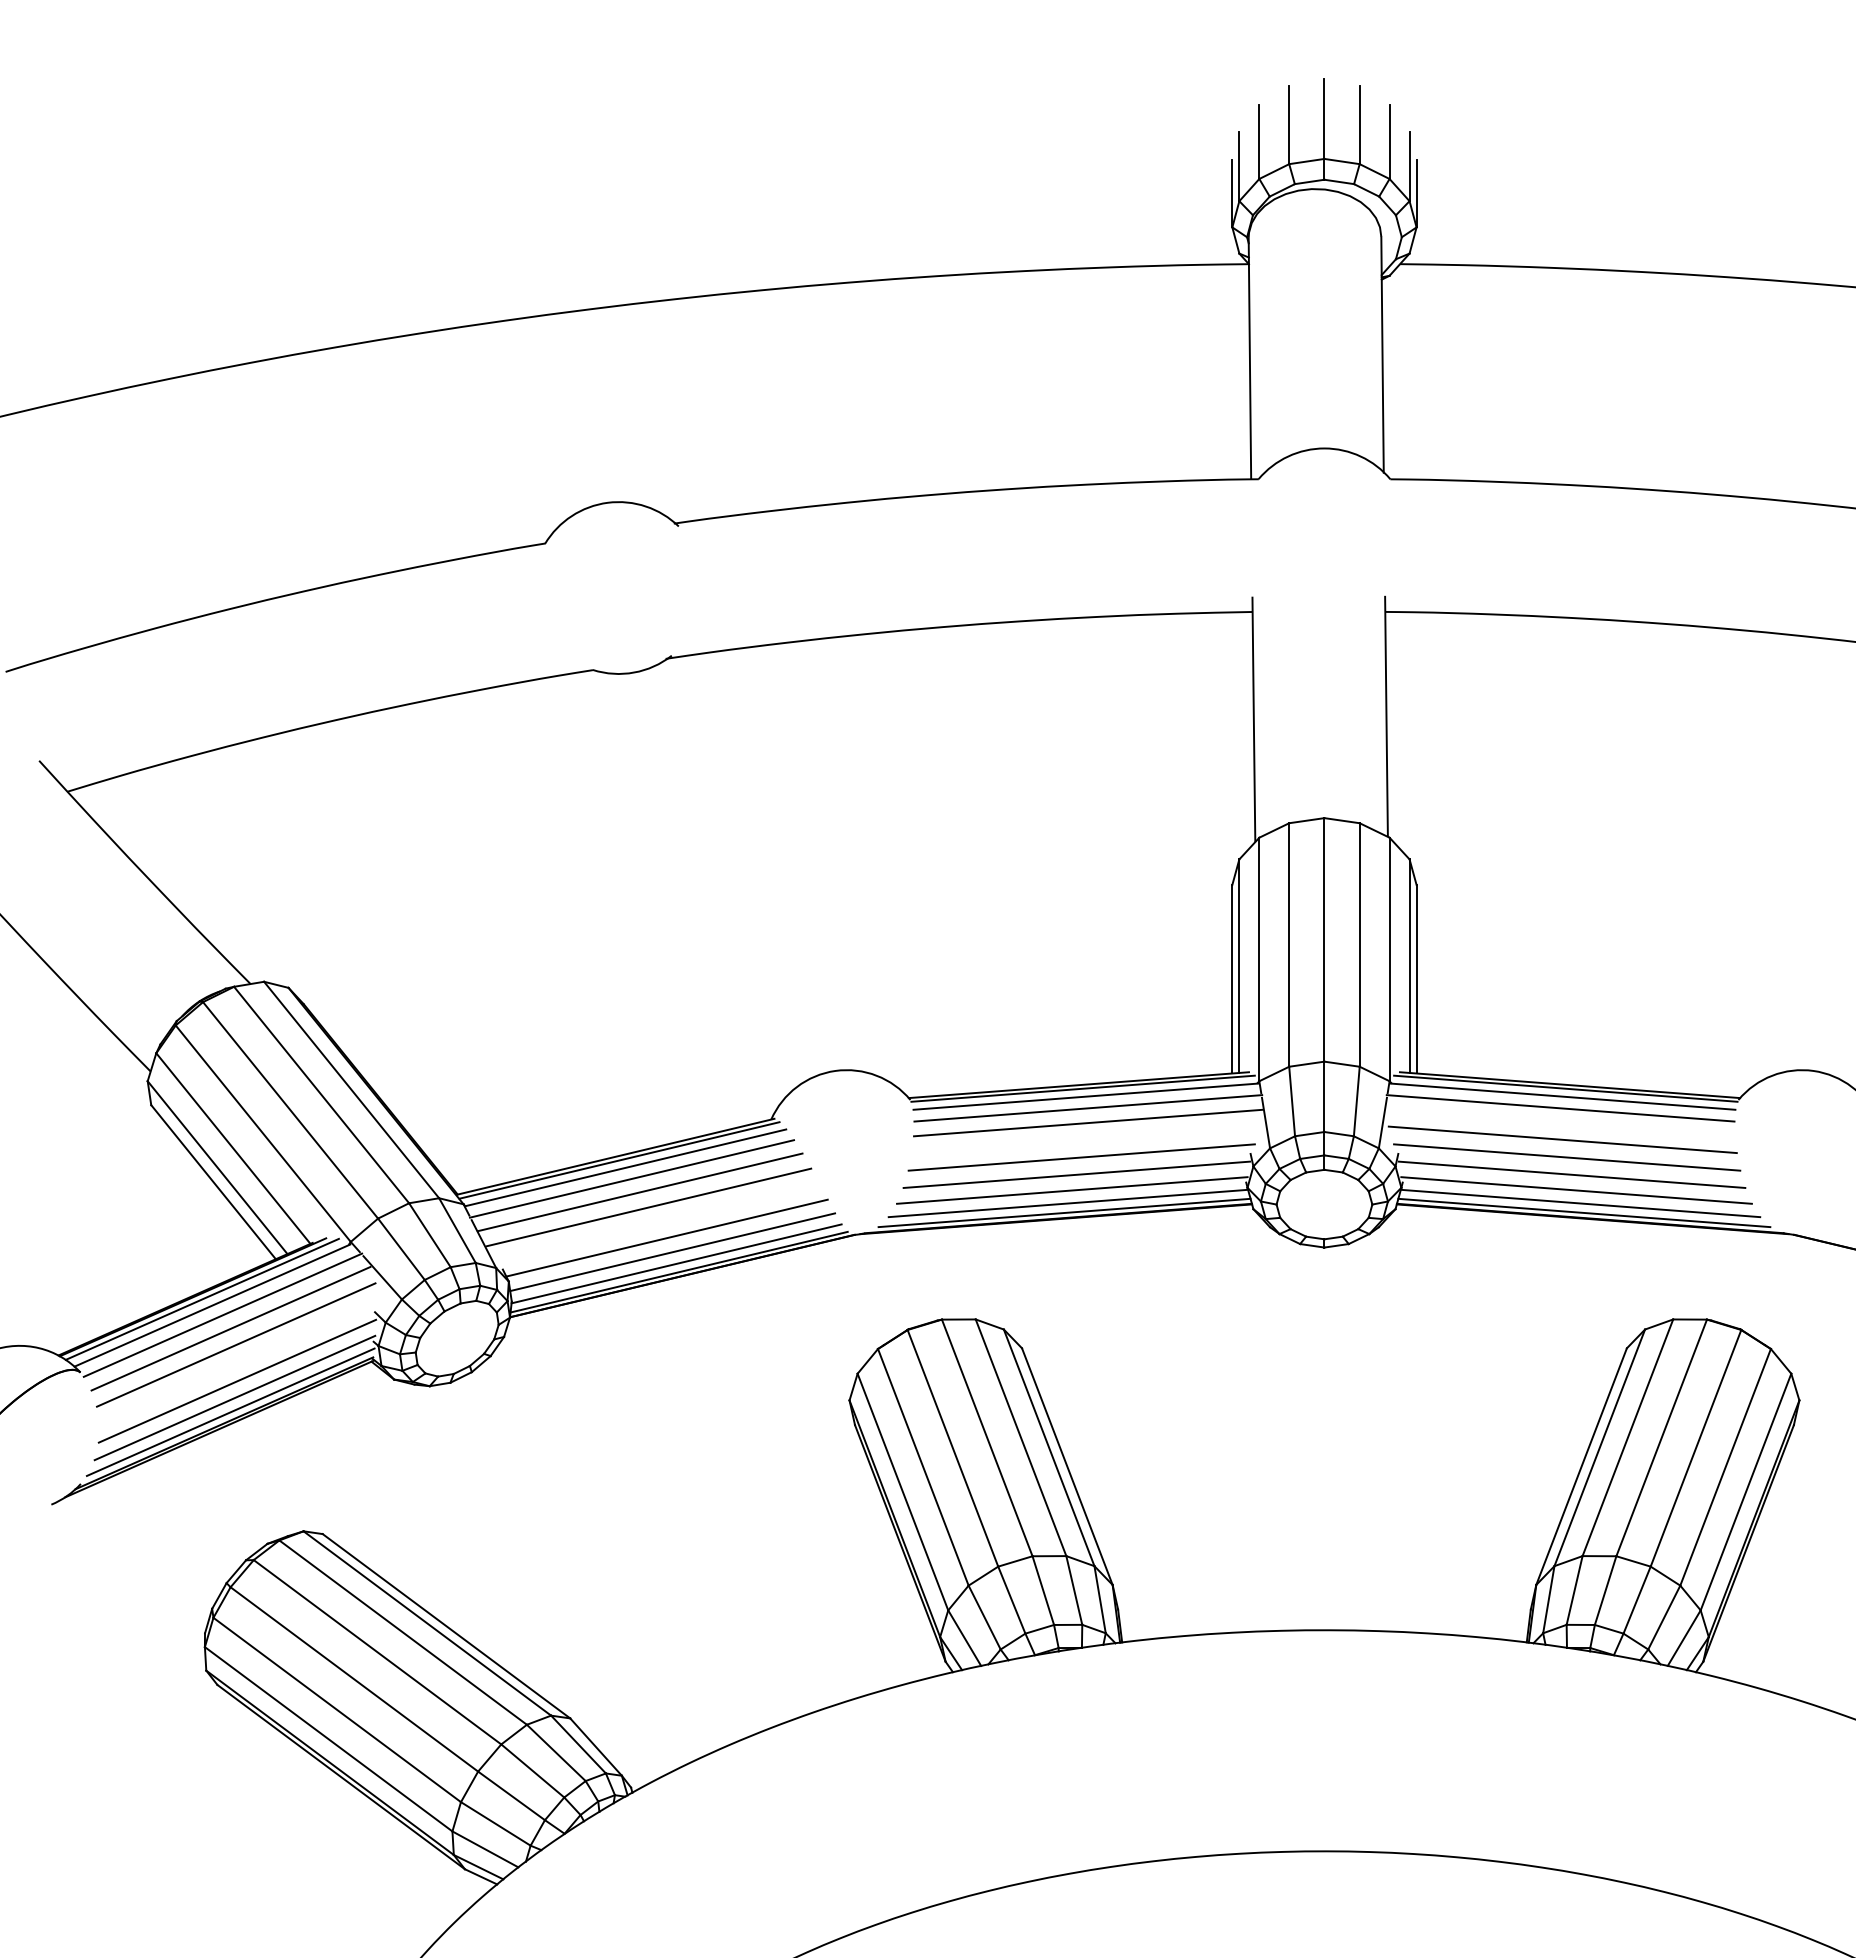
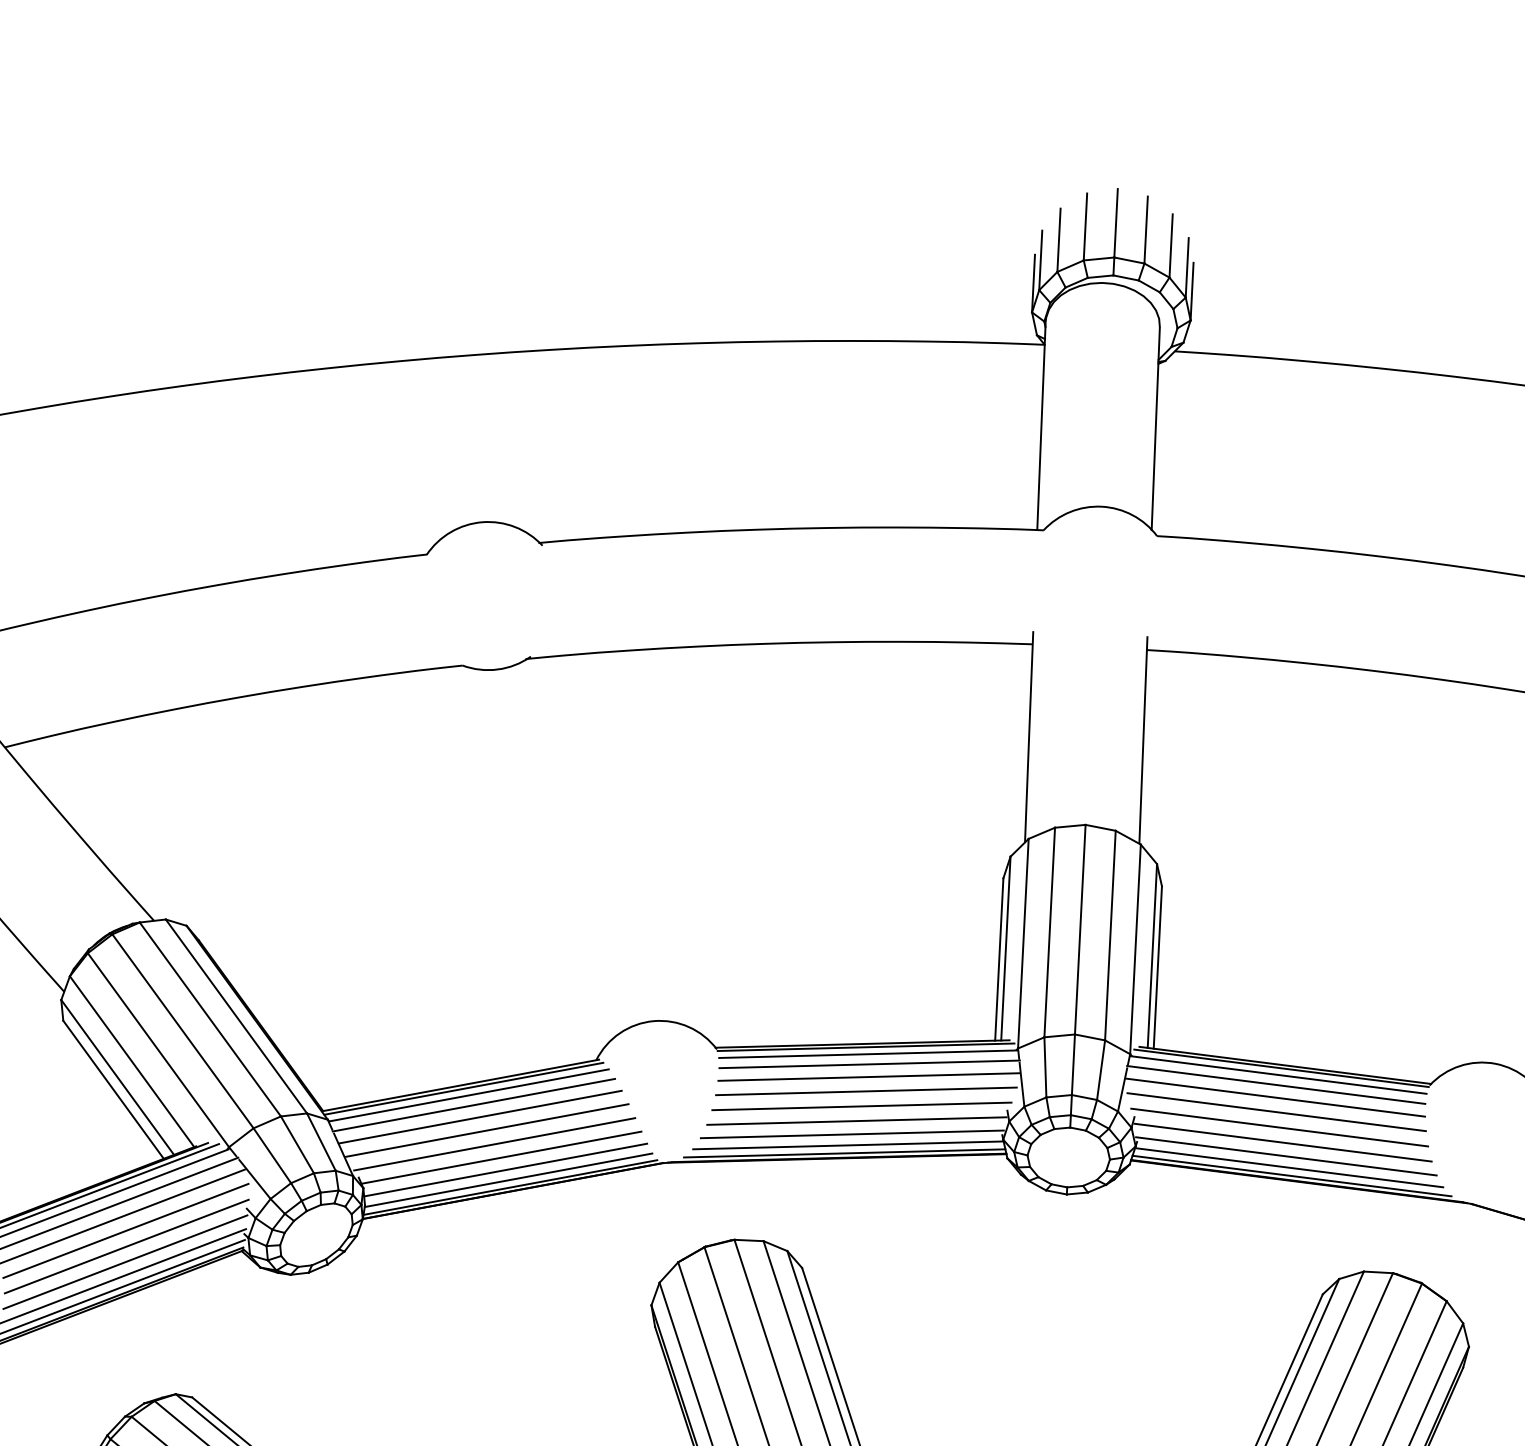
line: (1560, 1122) -> (1275, 1097), added
line: (1086, 1139) -> (866, 1091), added
line: (658, 1222) -> (494, 1143), added
line: (237, 1362) -> (126, 1246), added

